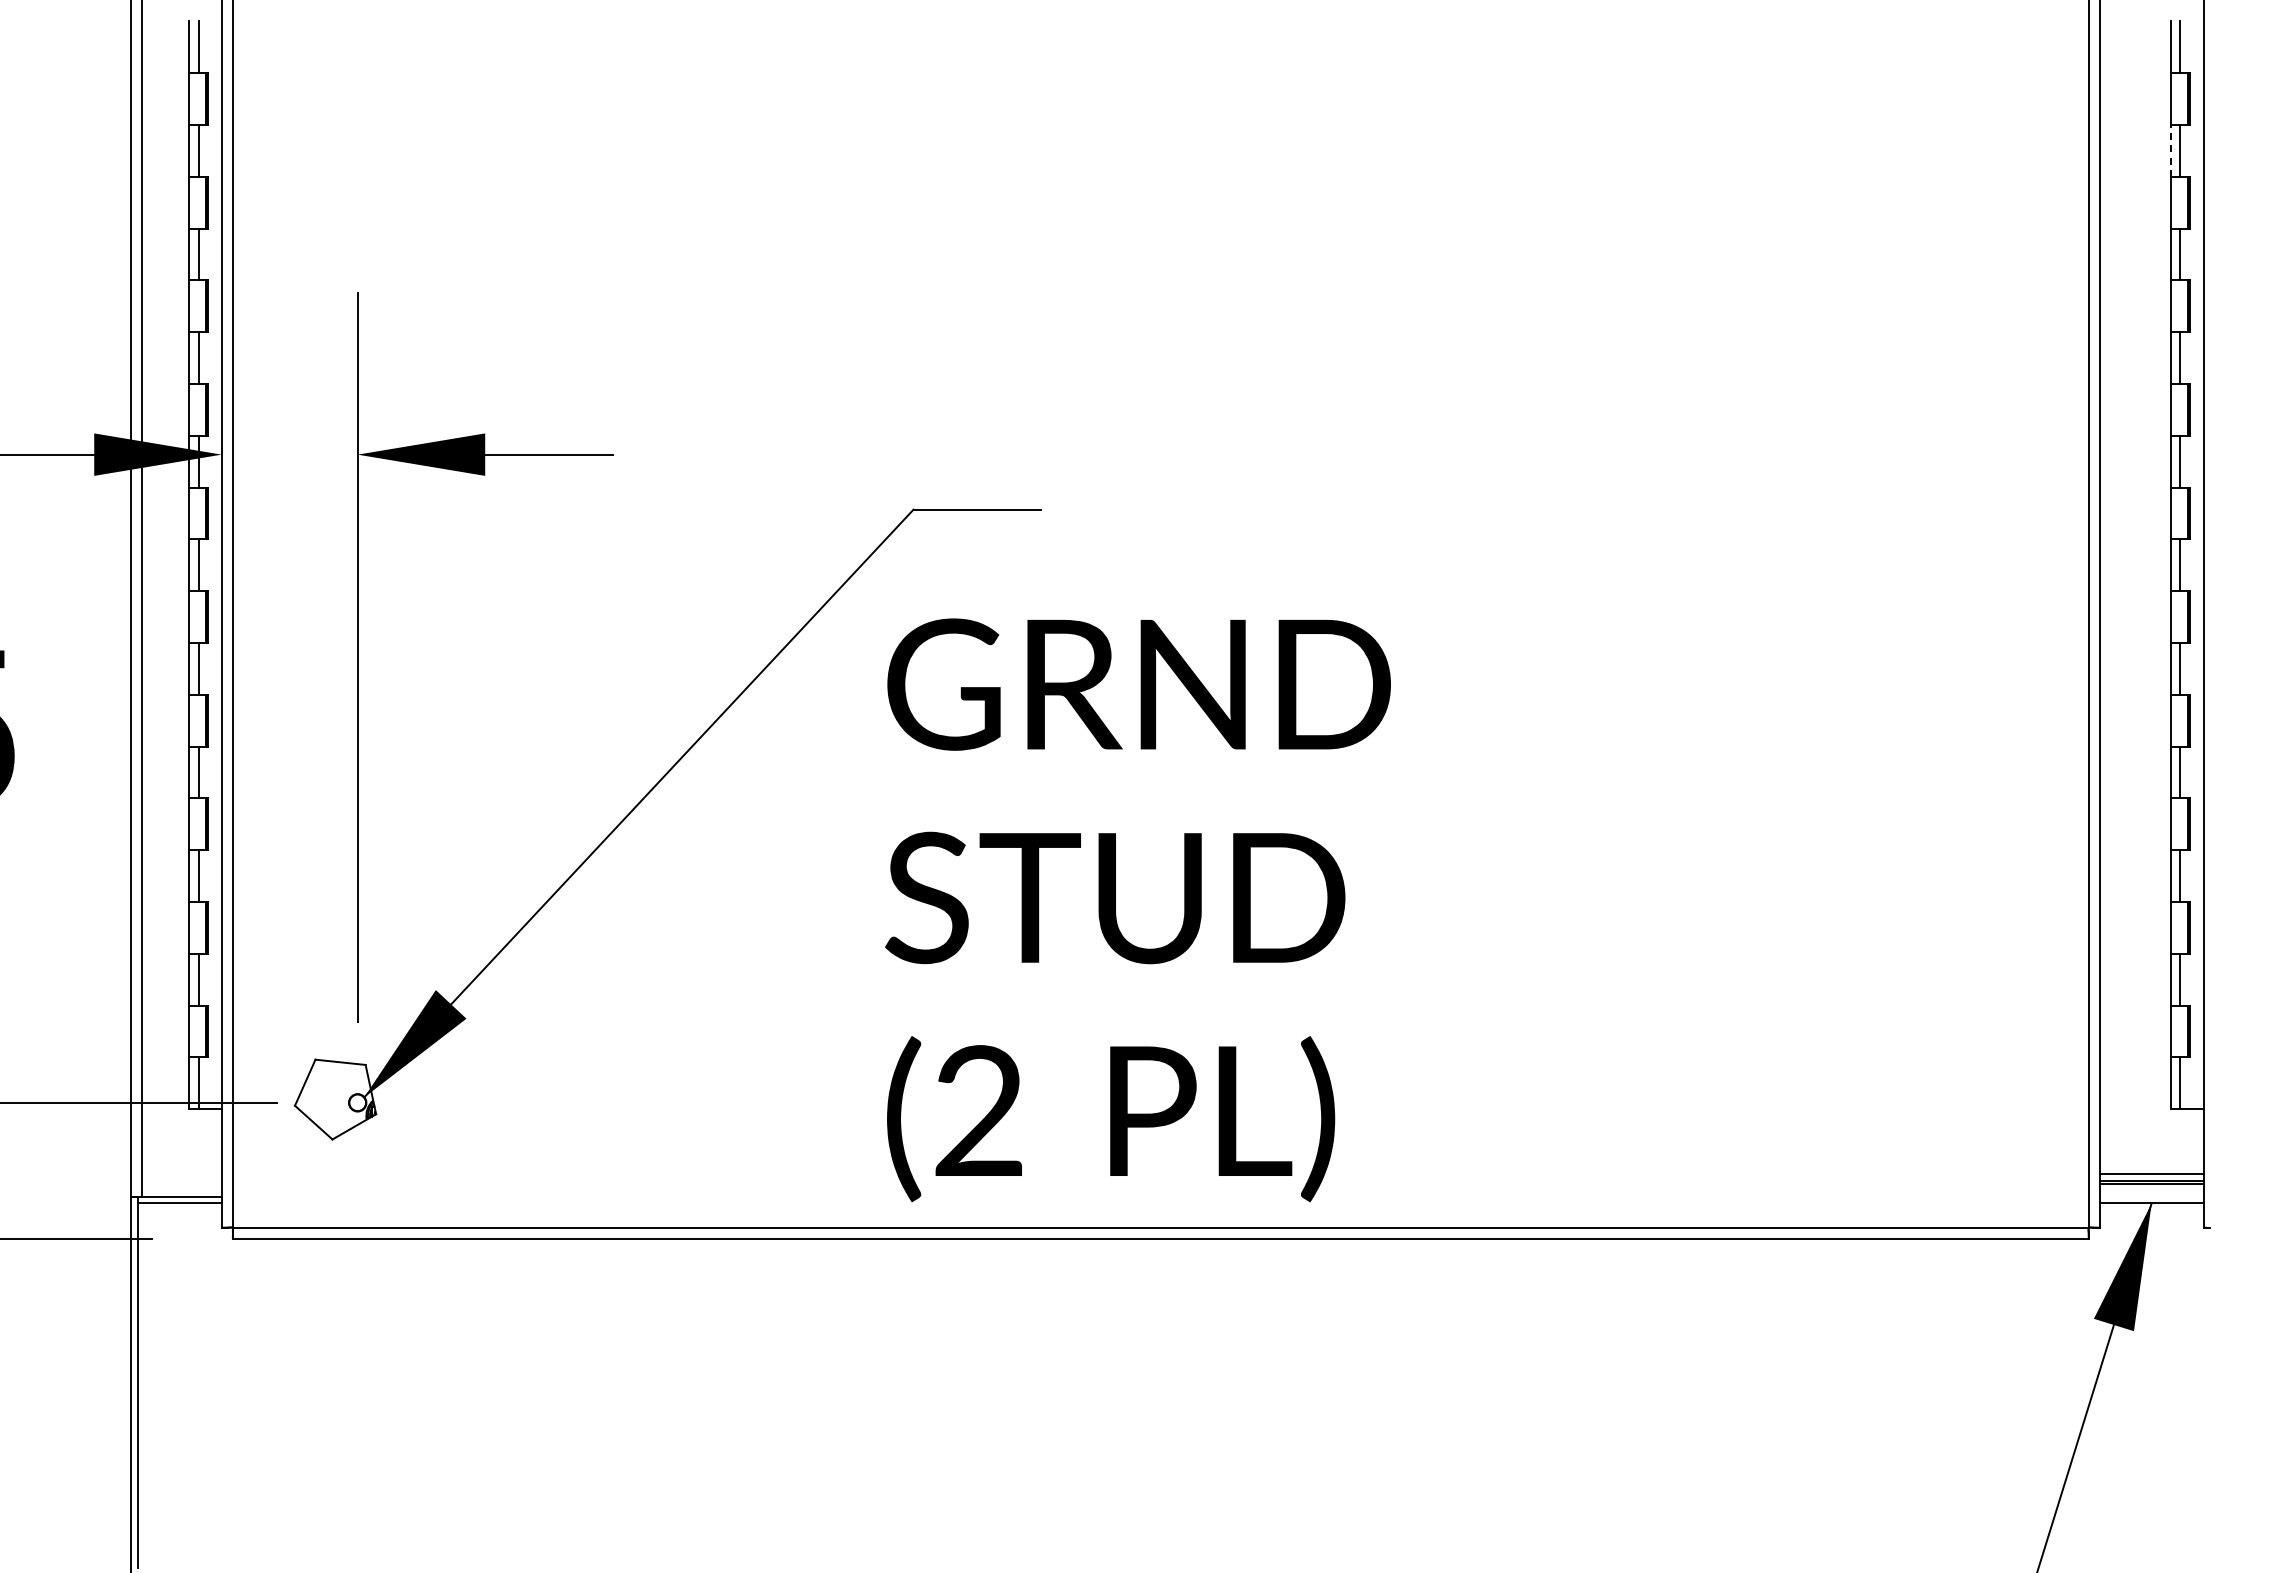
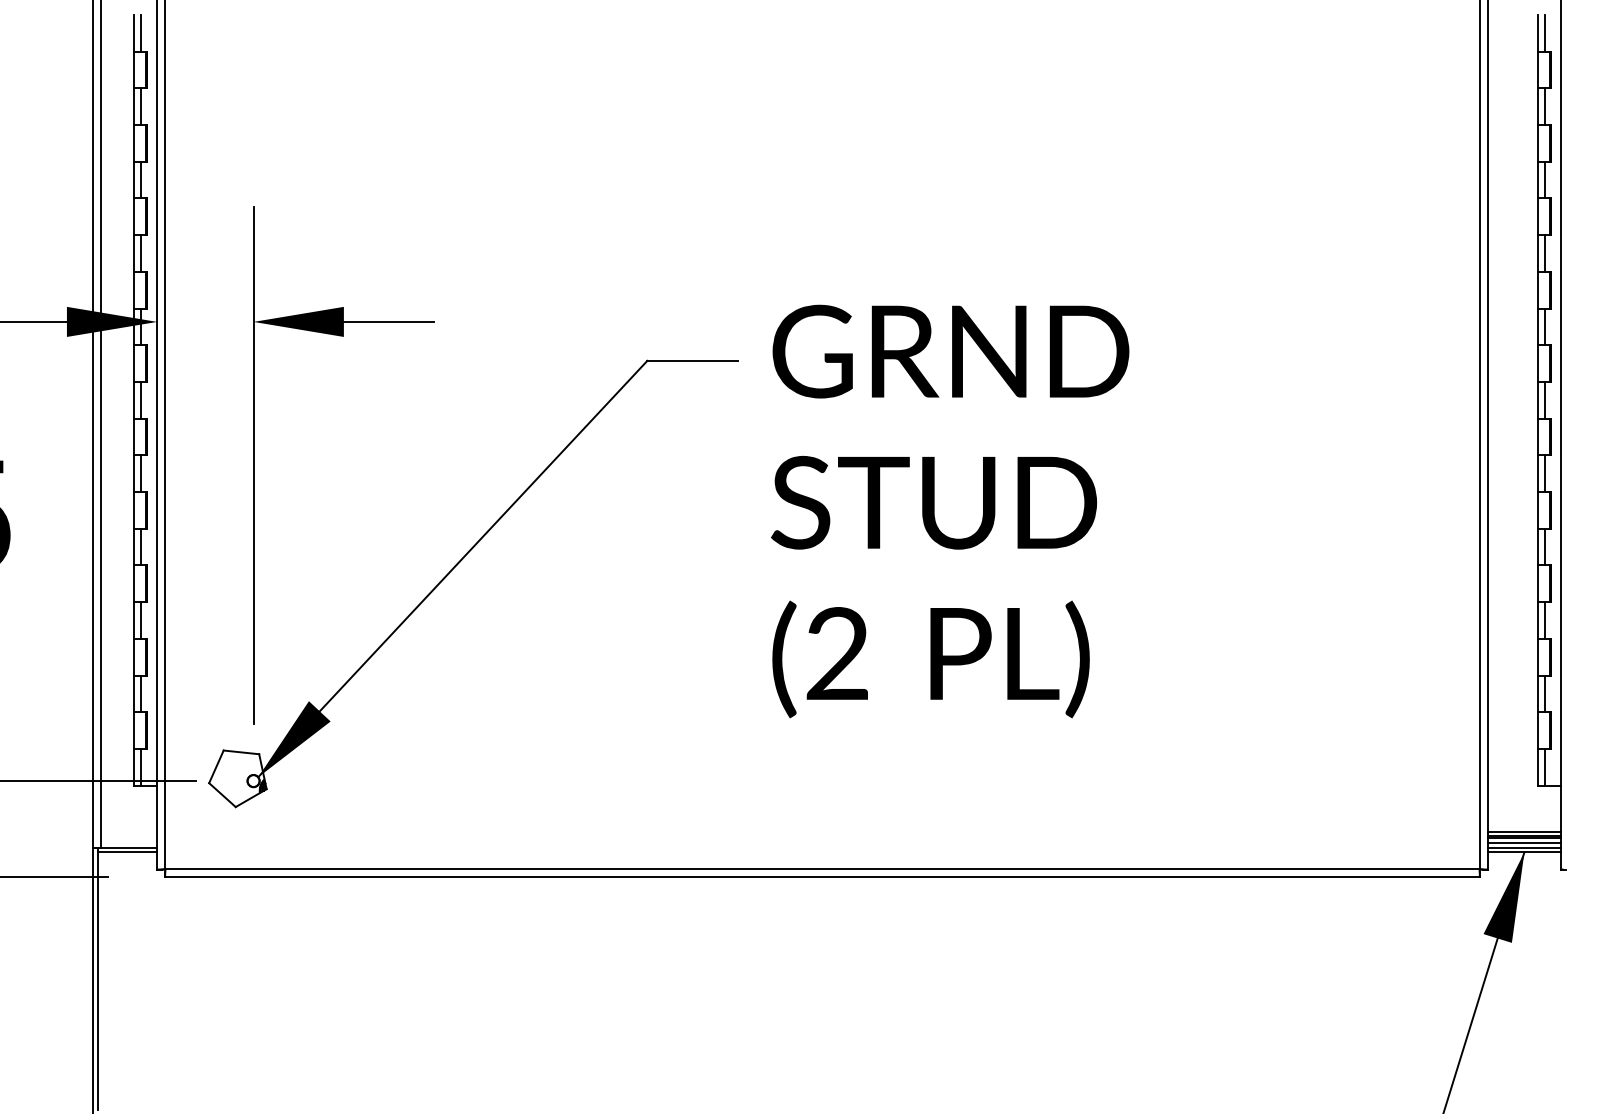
line: (2171, 150) -> (1538, 106), dashed -> solid
text: (1137, 910) -> (949, 511), moved
line: (2151, 1190) -> (1524, 843), added
line: (2151, 1196) -> (1524, 847), added

